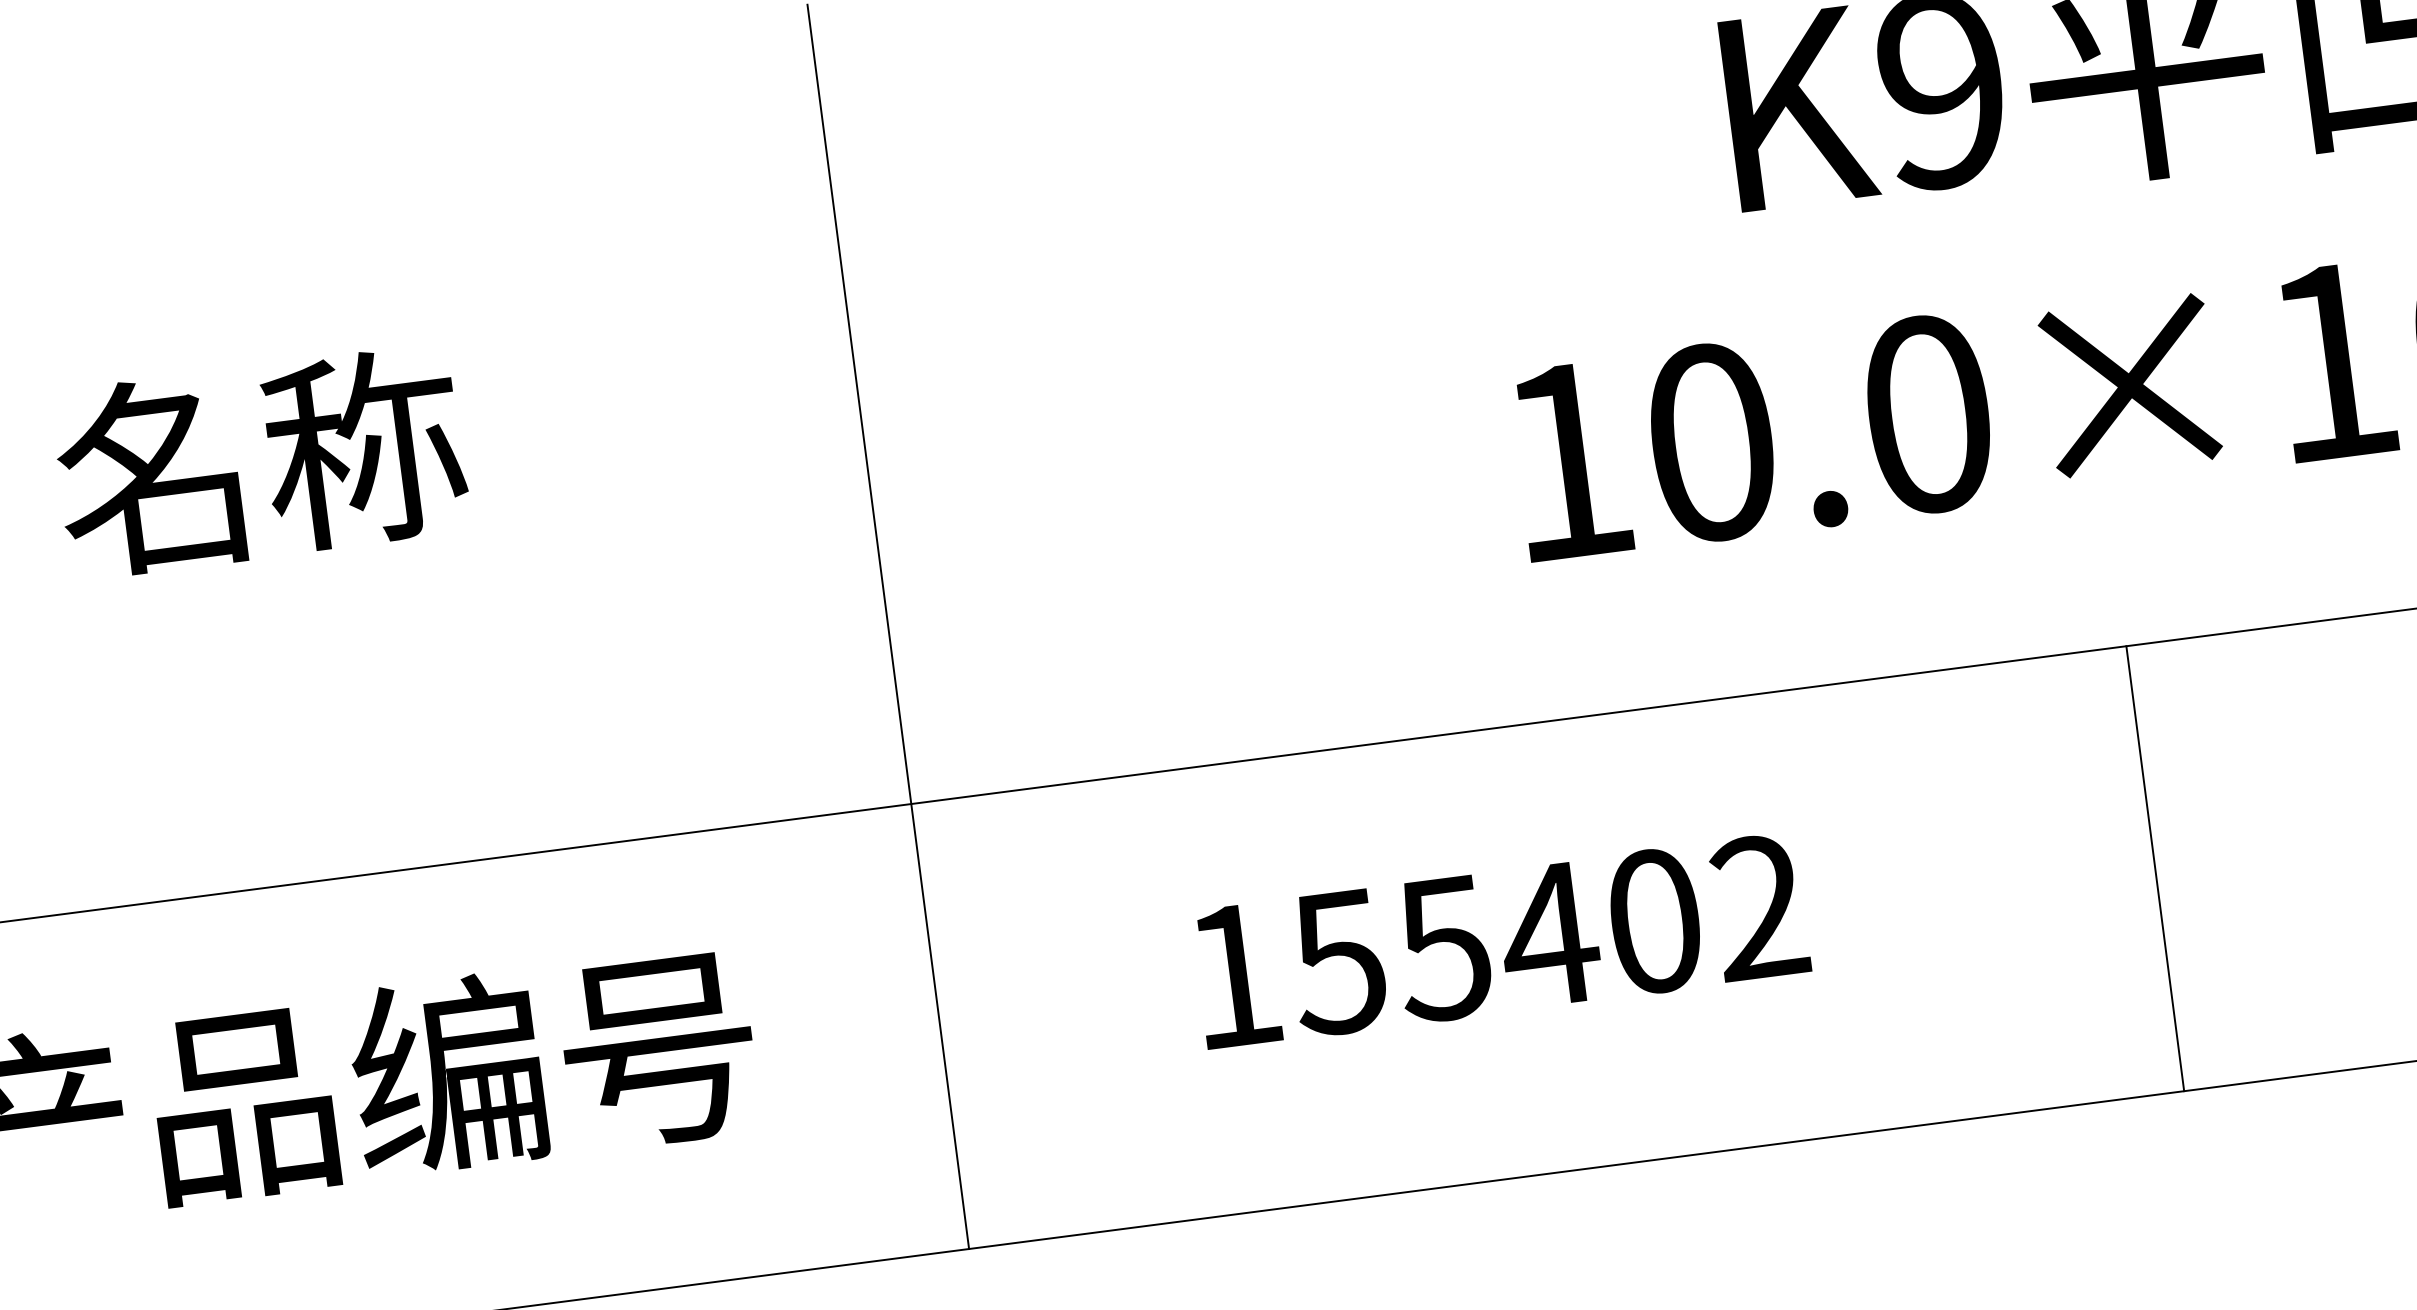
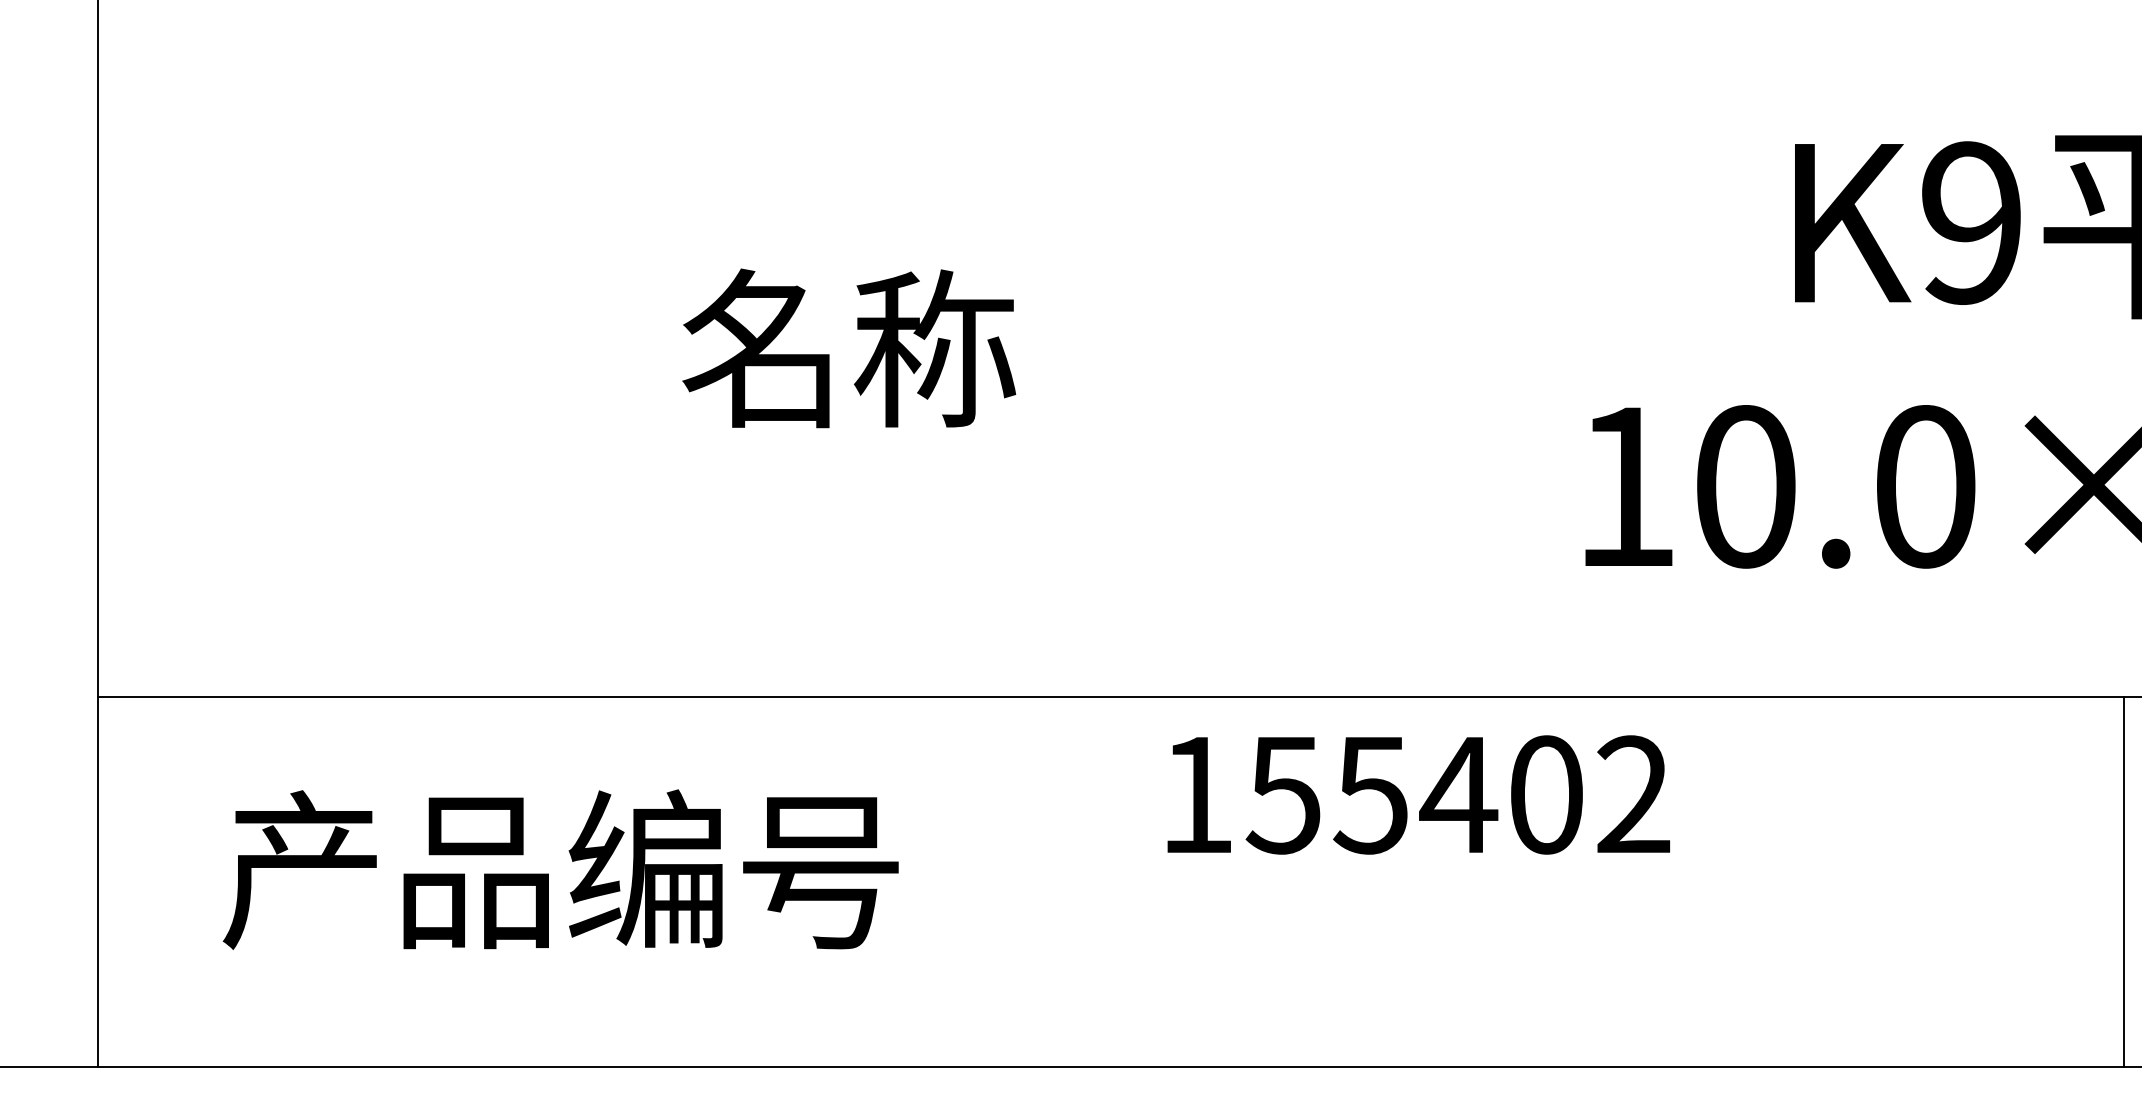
text: (261, 461) -> (849, 348), moved
line: (888, 626) -> (1053, 549), removed
line: (2155, 867) -> (2124, 881), moved
text: (1500, 940) -> (1418, 794), moved

